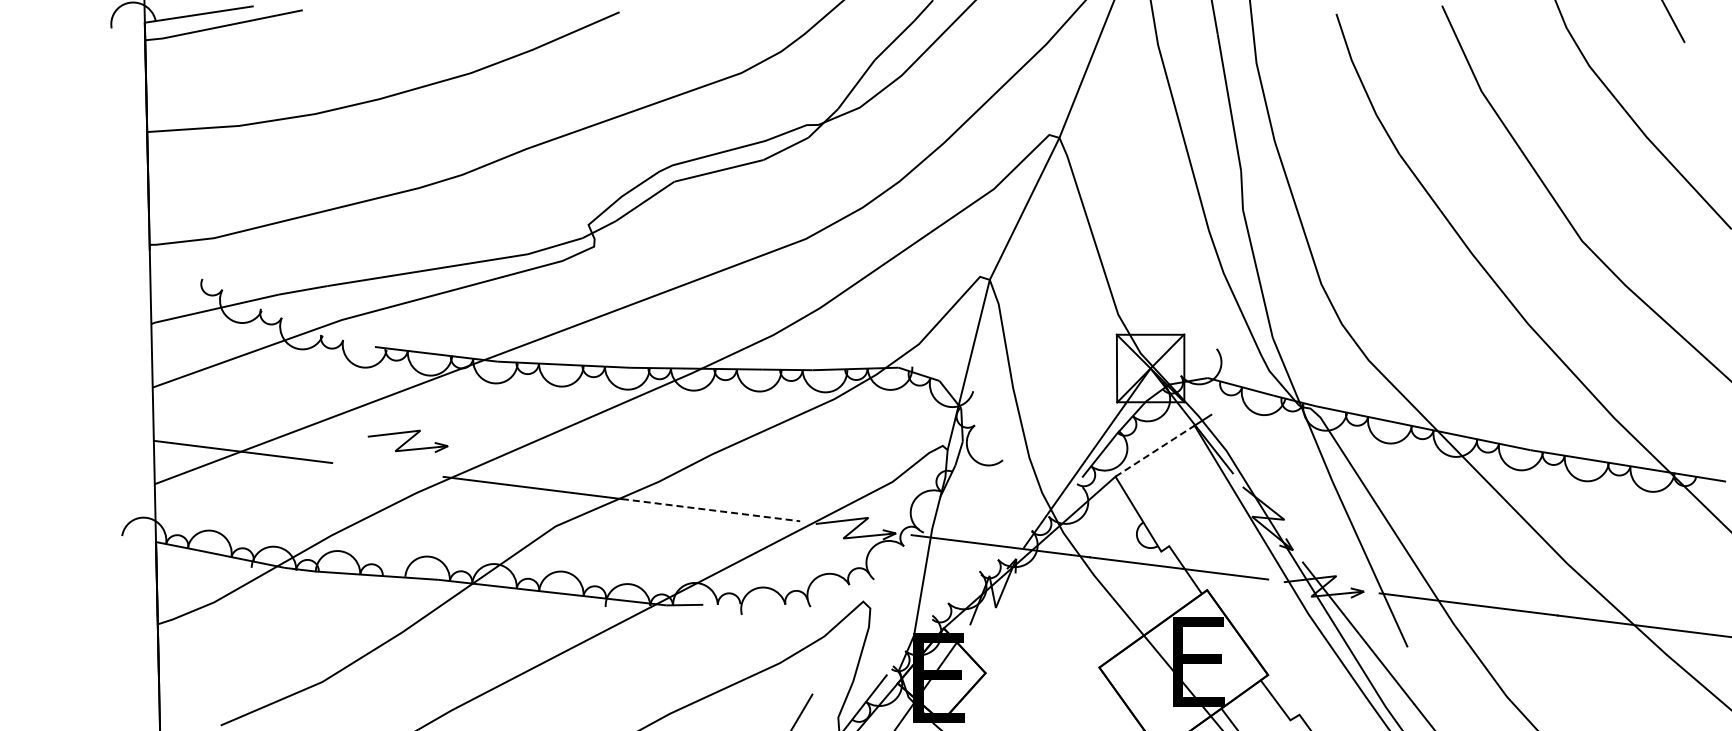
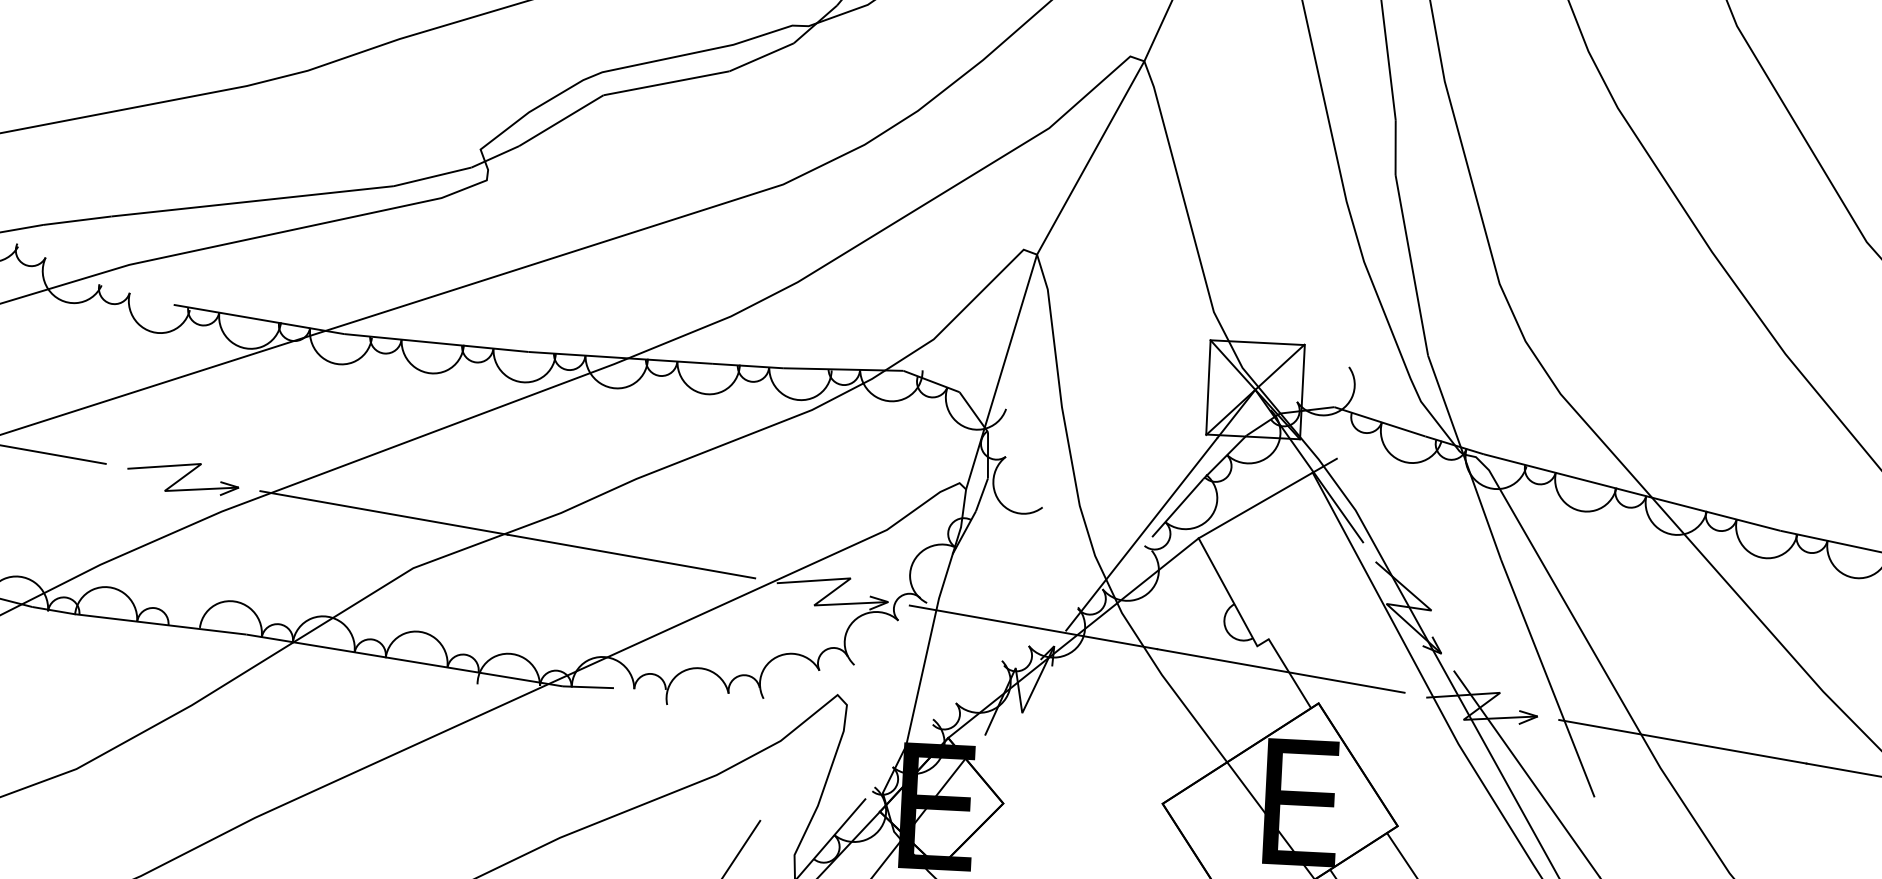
part: (407, 440) -> (182, 476), moved
line: (1155, 450) -> (1256, 504), dashed -> solid
line: (711, 510) -> (632, 557), dashed -> solid

